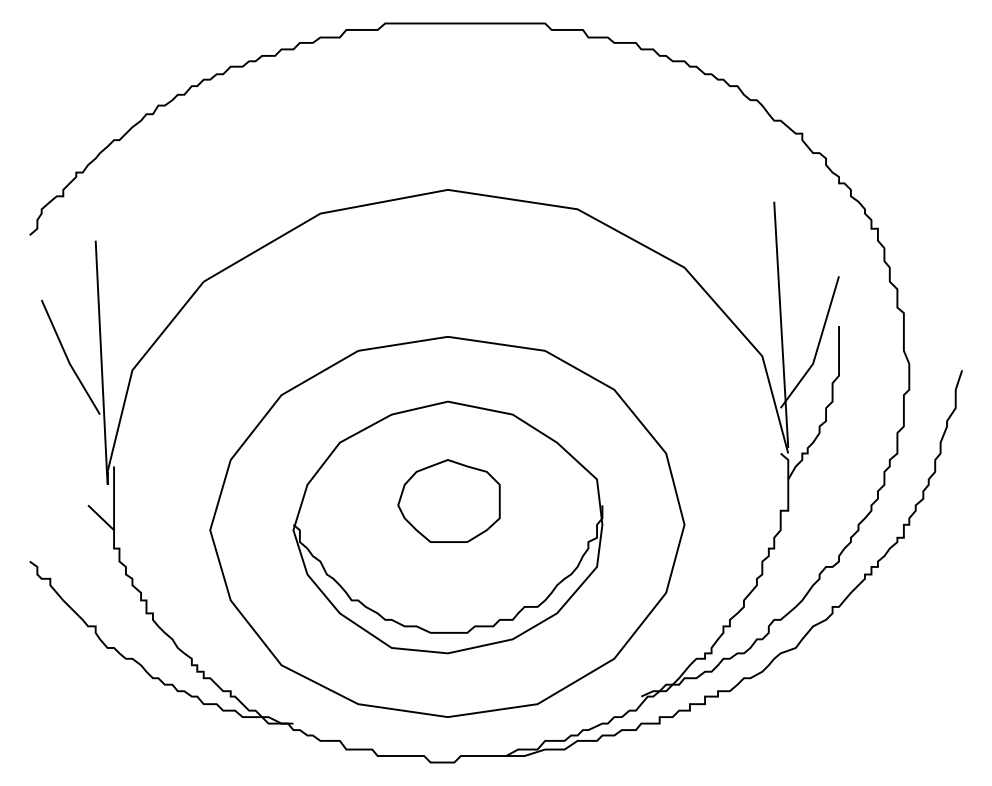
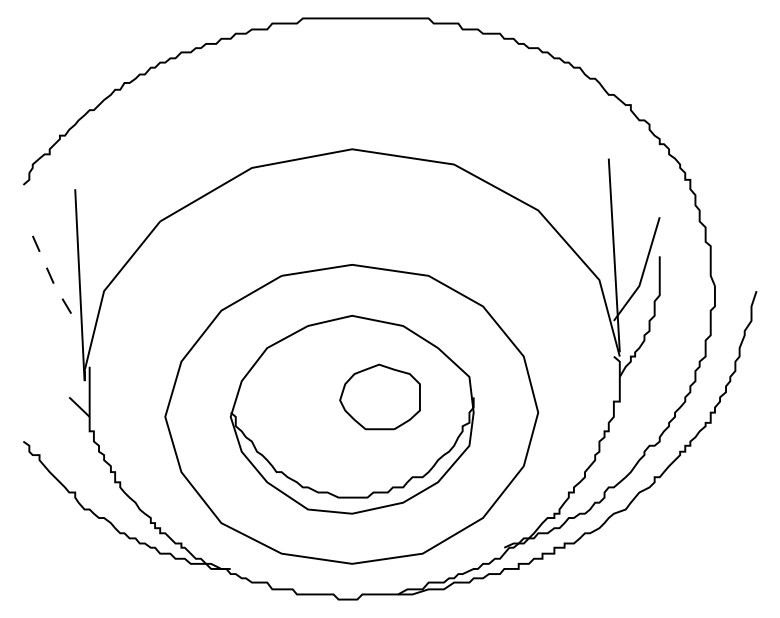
line: (68, 360) -> (53, 283), solid -> dashed
part: (448, 500) -> (379, 396), moved

